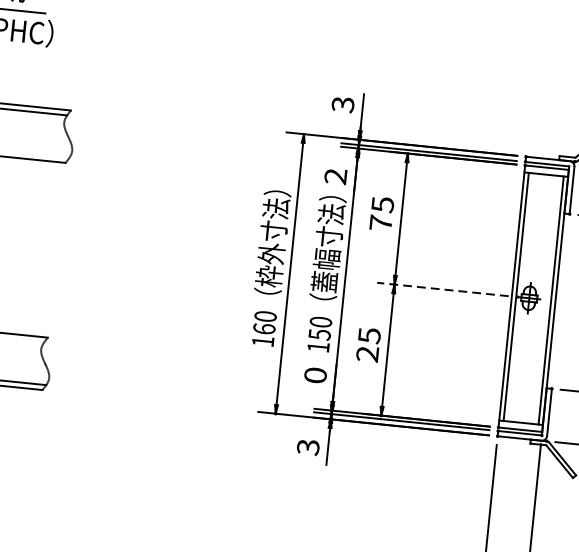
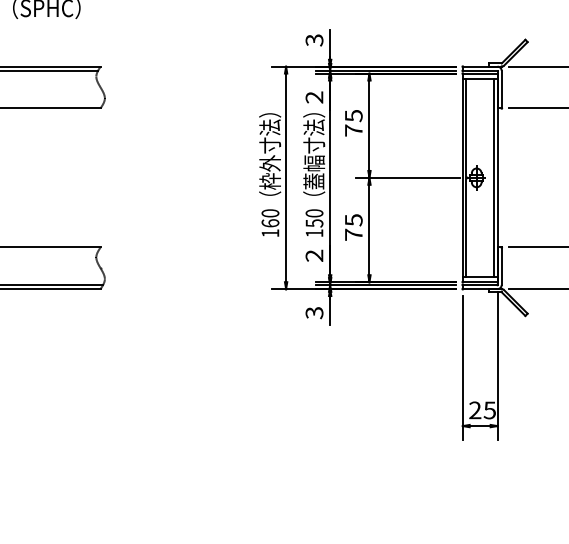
line: (442, 288) -> (407, 177), dashed -> solid
text: (367, 353) -> (353, 234), 25 -> 75
text: (315, 375) -> (314, 255), 0 -> 2

